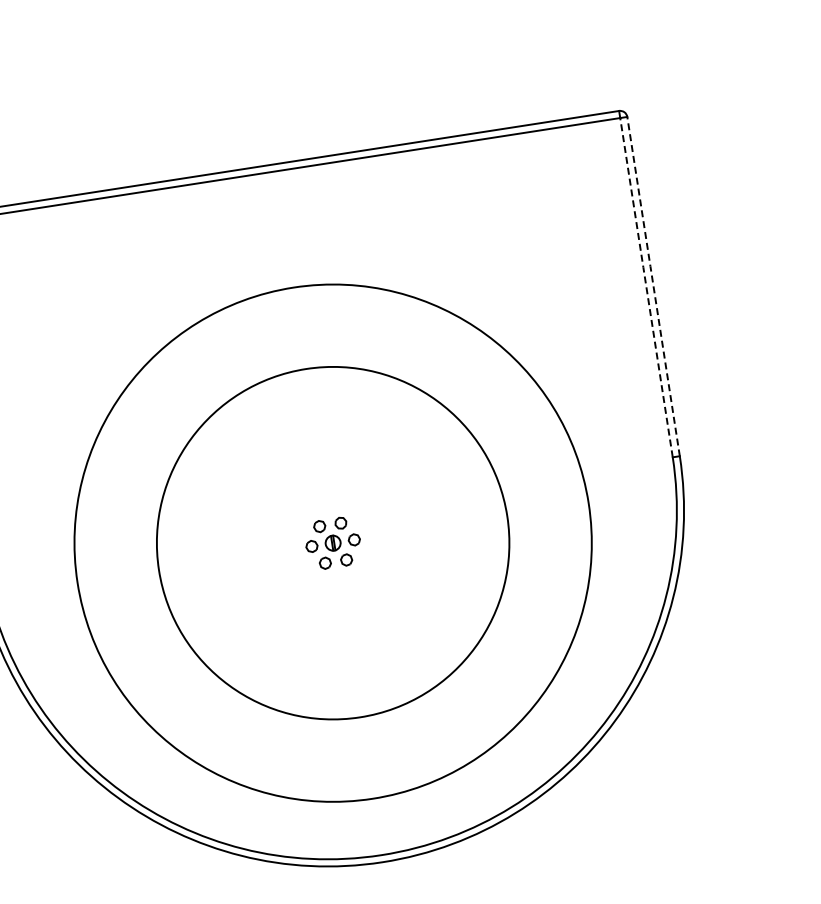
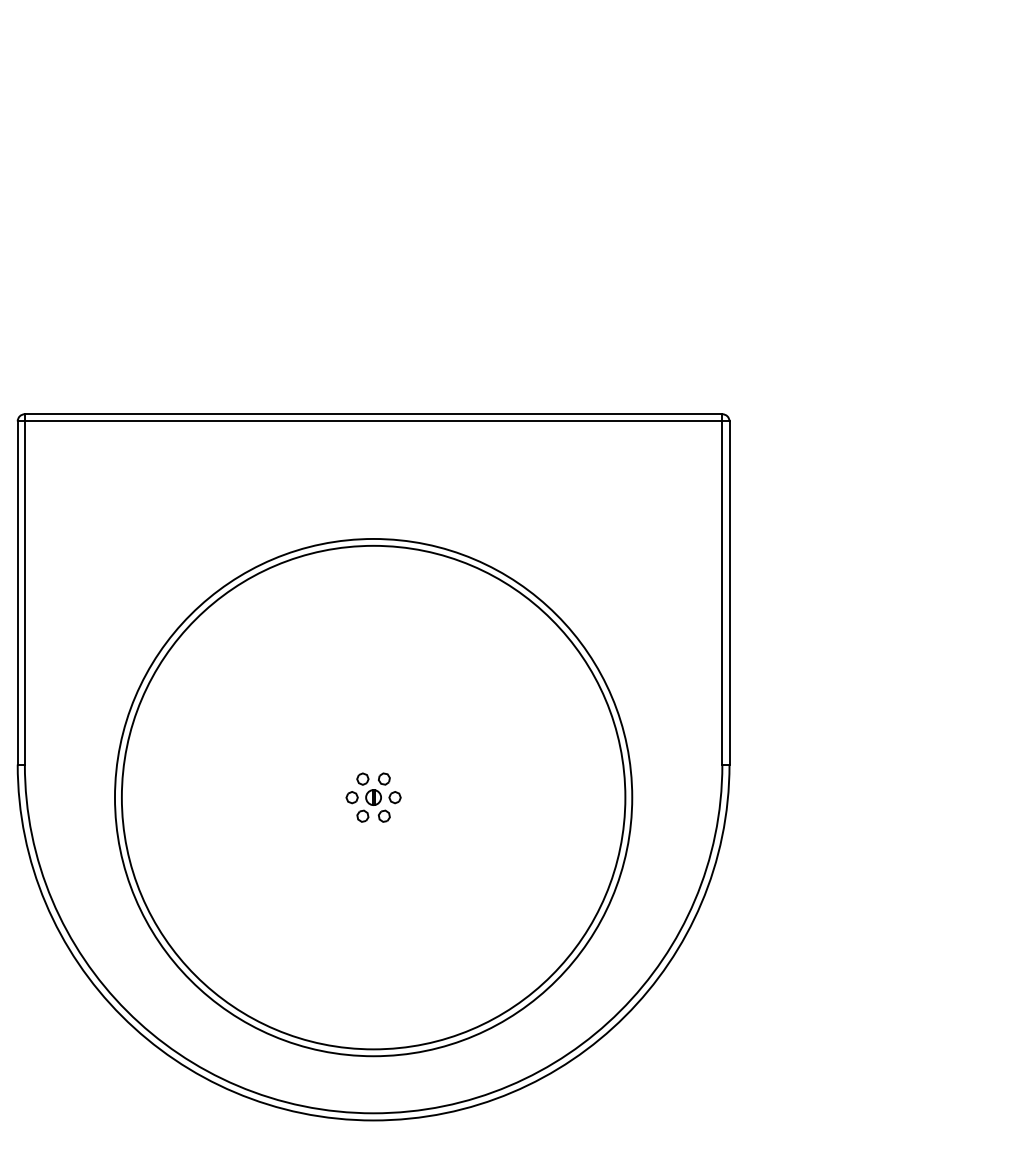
line: (653, 286) -> (729, 592), dashed -> solid
line: (646, 287) -> (722, 592), dashed -> solid
circle: (333, 543) -> (373, 797), size x1.43

